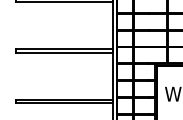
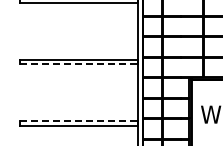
line: (65, 53) -> (79, 64), solid -> dashed
line: (65, 99) -> (79, 121), solid -> dashed

